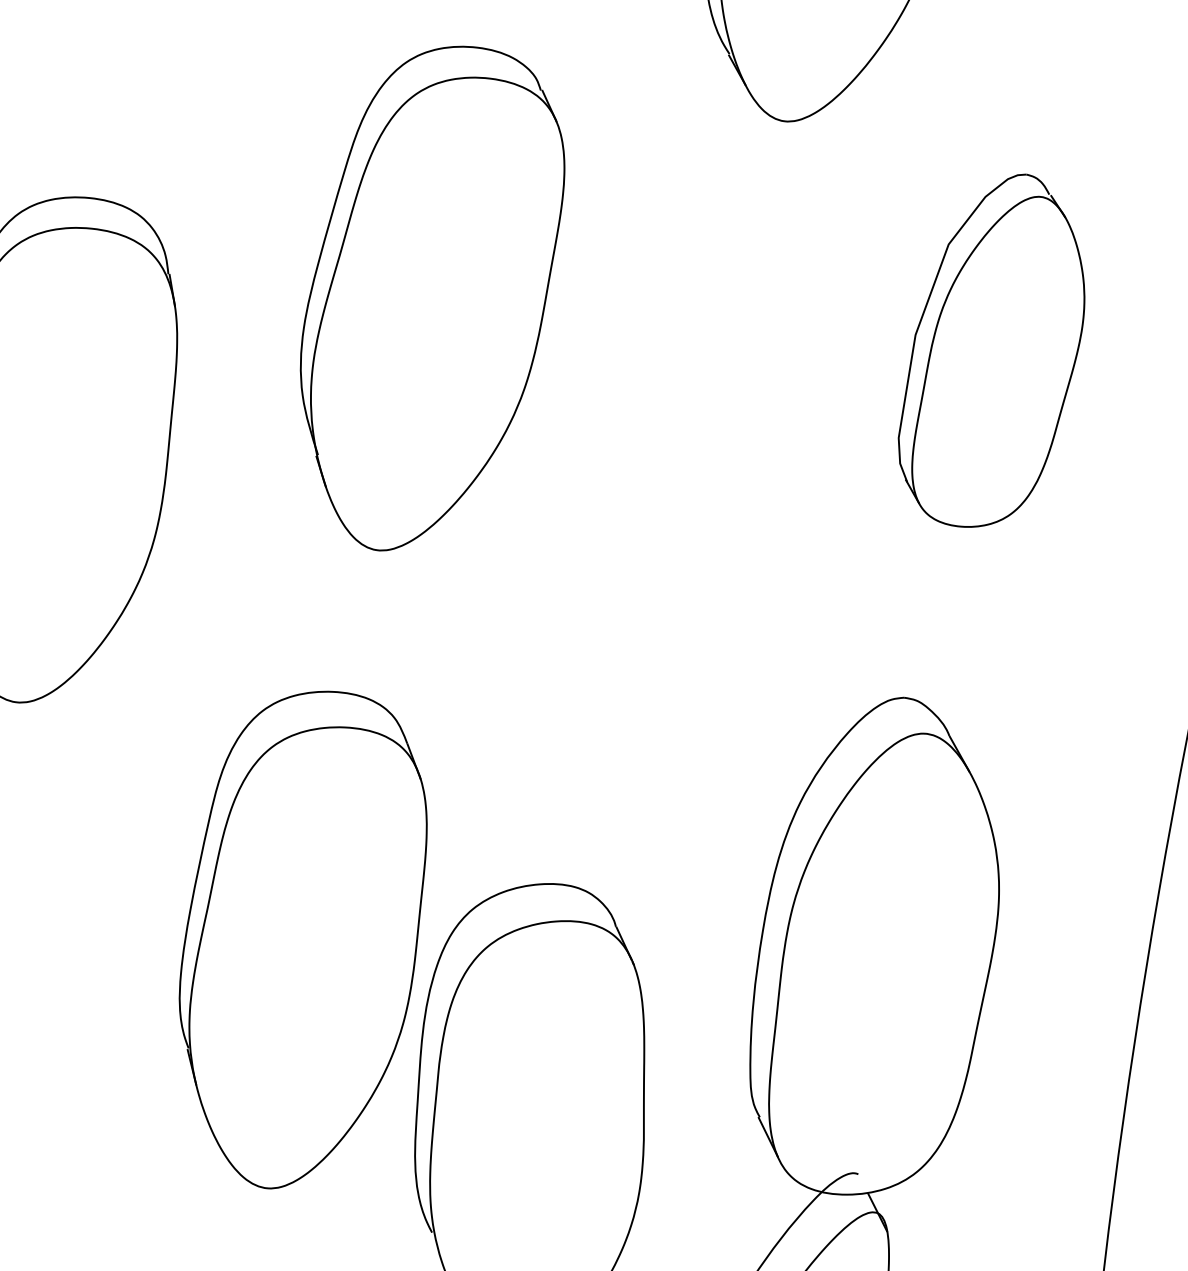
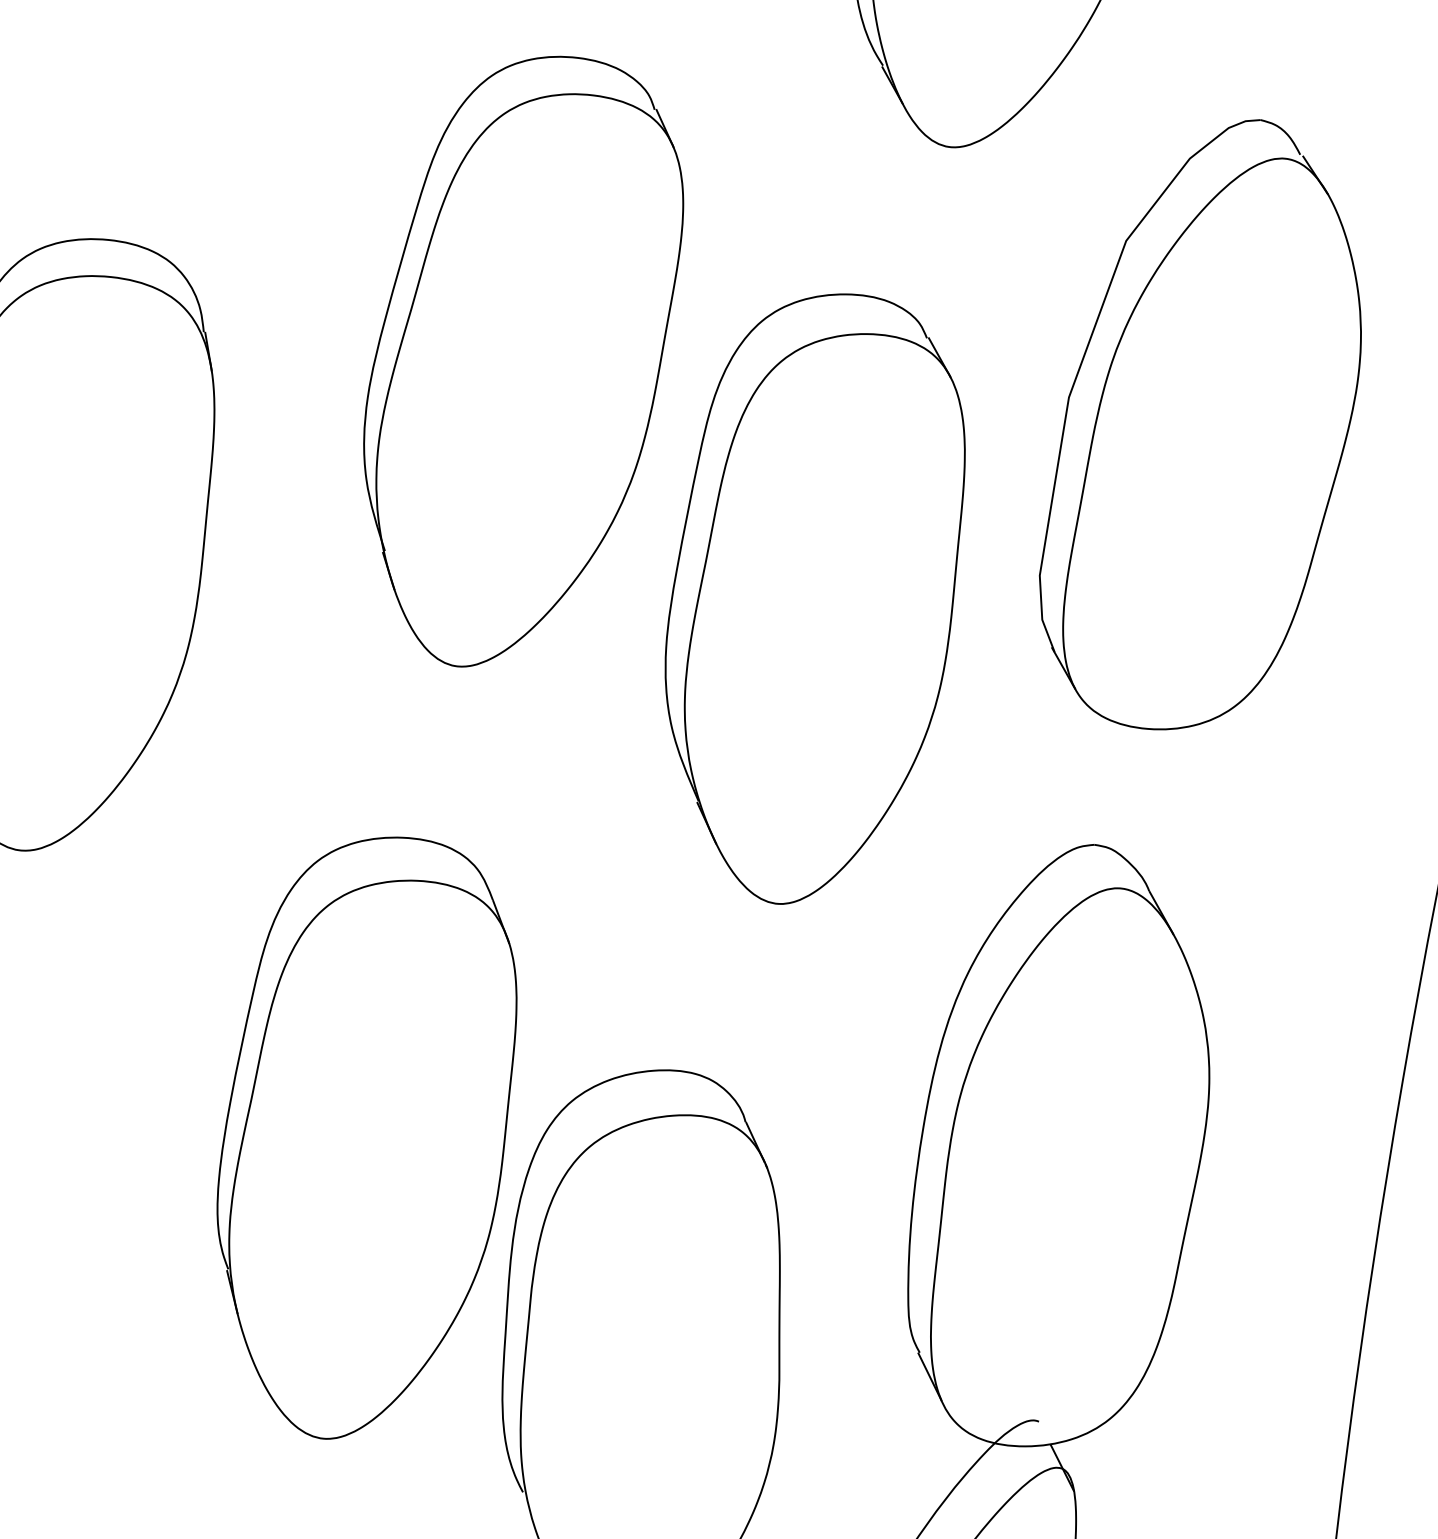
part: (990, 350) -> (1199, 424), size x1.43
part: (672, 494) -> (814, 598), added

